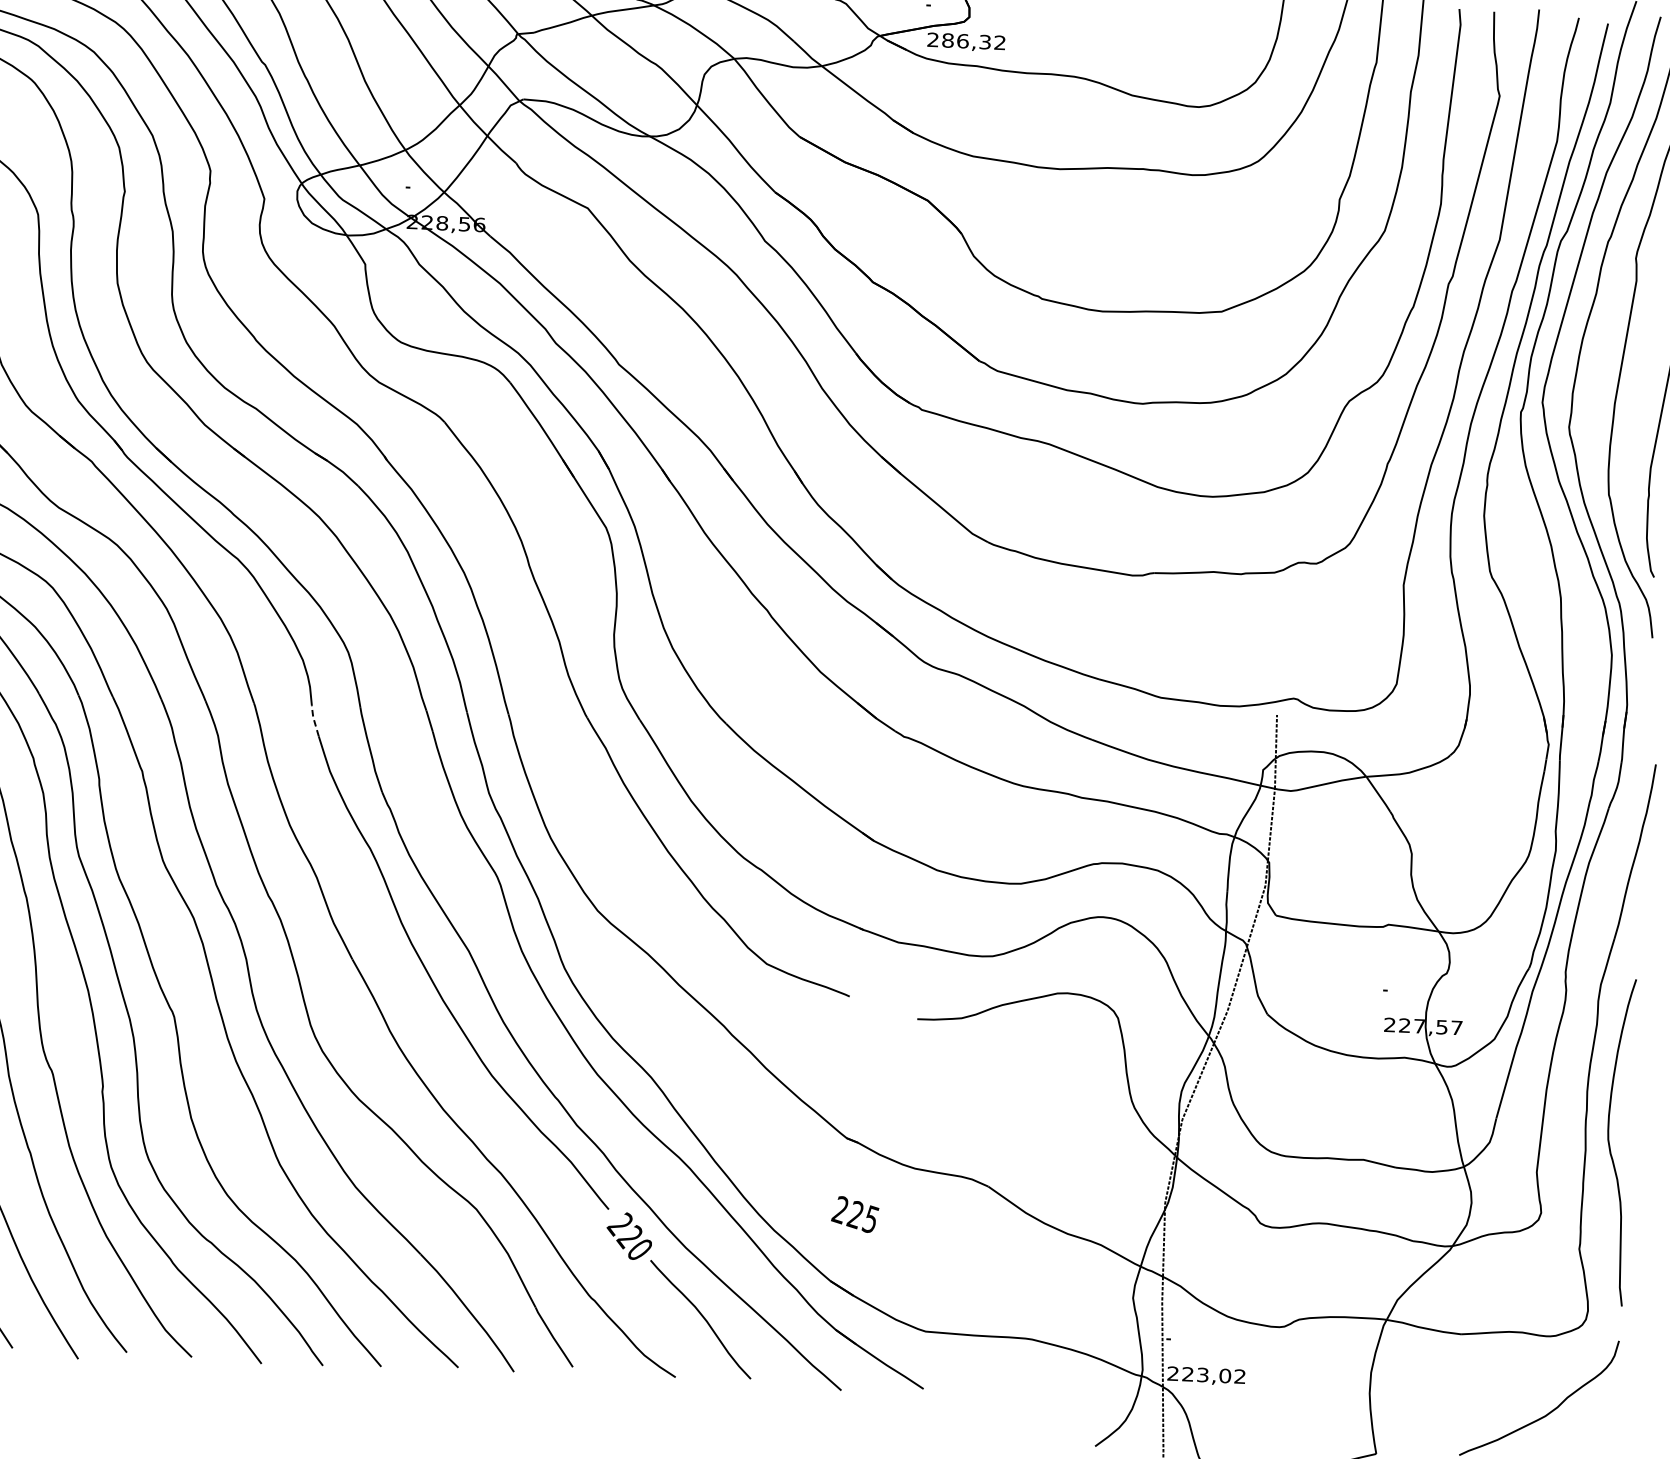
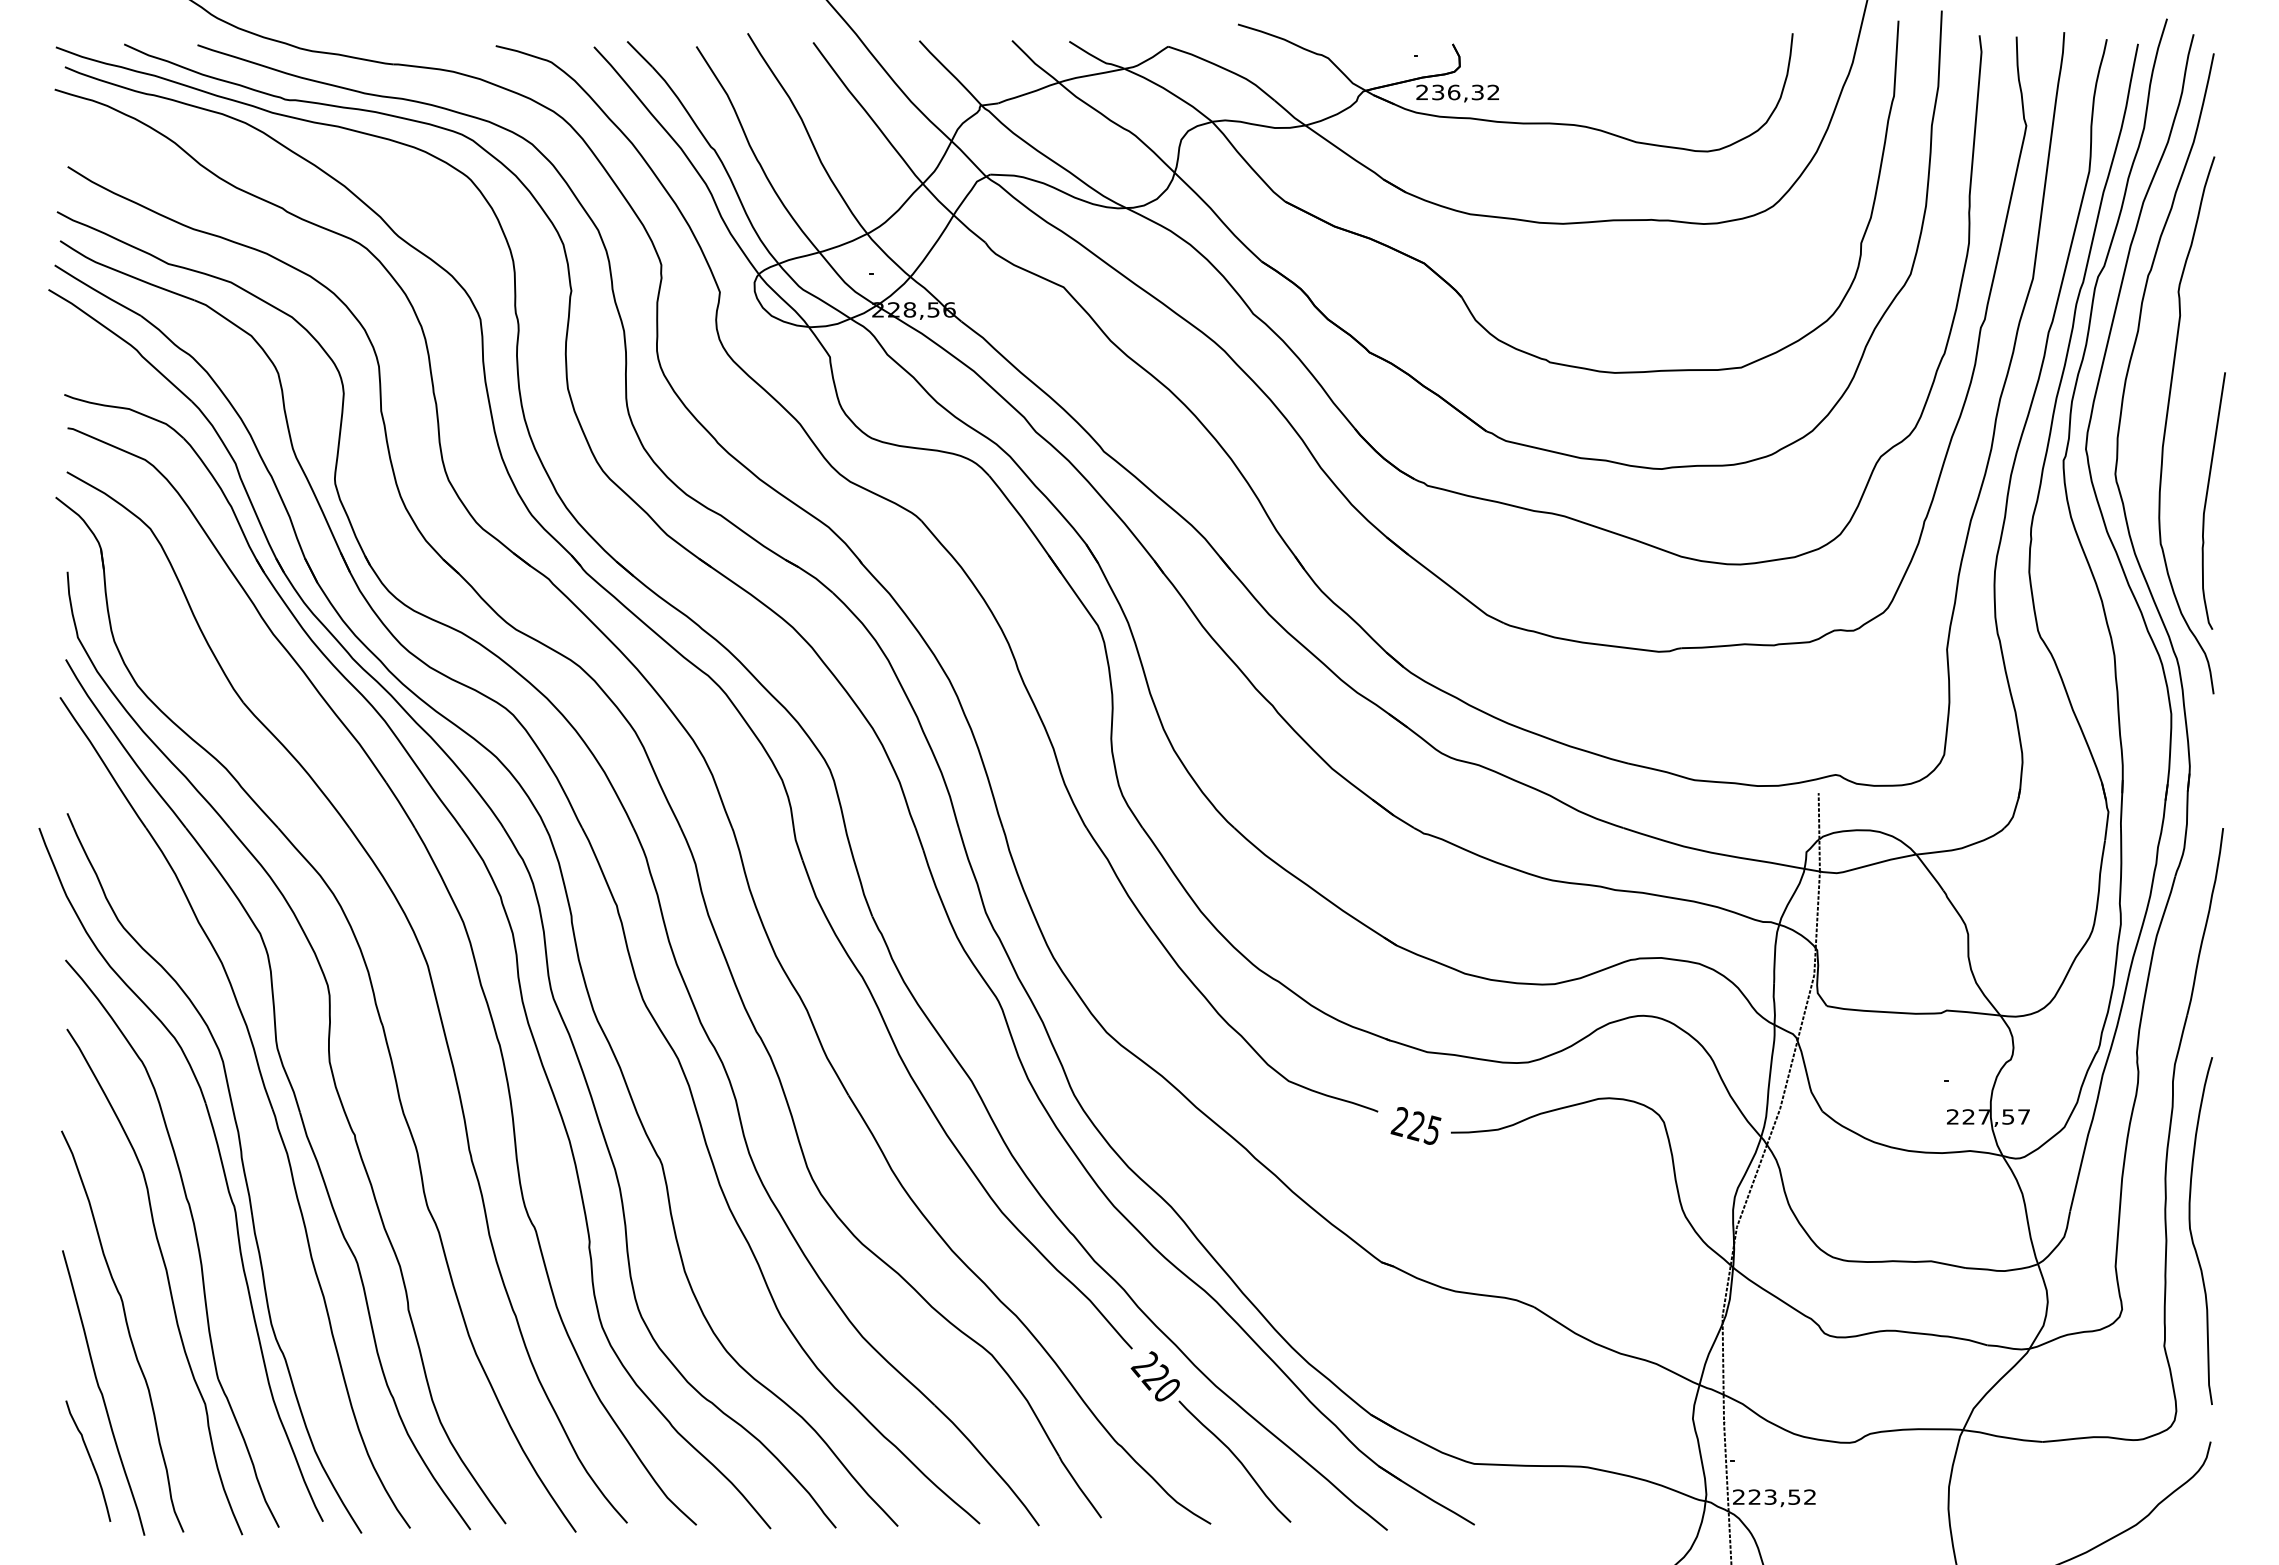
text: (948, 40) -> (1438, 92), 286,32 -> 236,32
line: (313, 719) -> (796, 842), dashed -> solid
text: (854, 1214) -> (1415, 1125), moved
text: (1225, 1375) -> (1794, 1496), 223,02 -> 223,52

